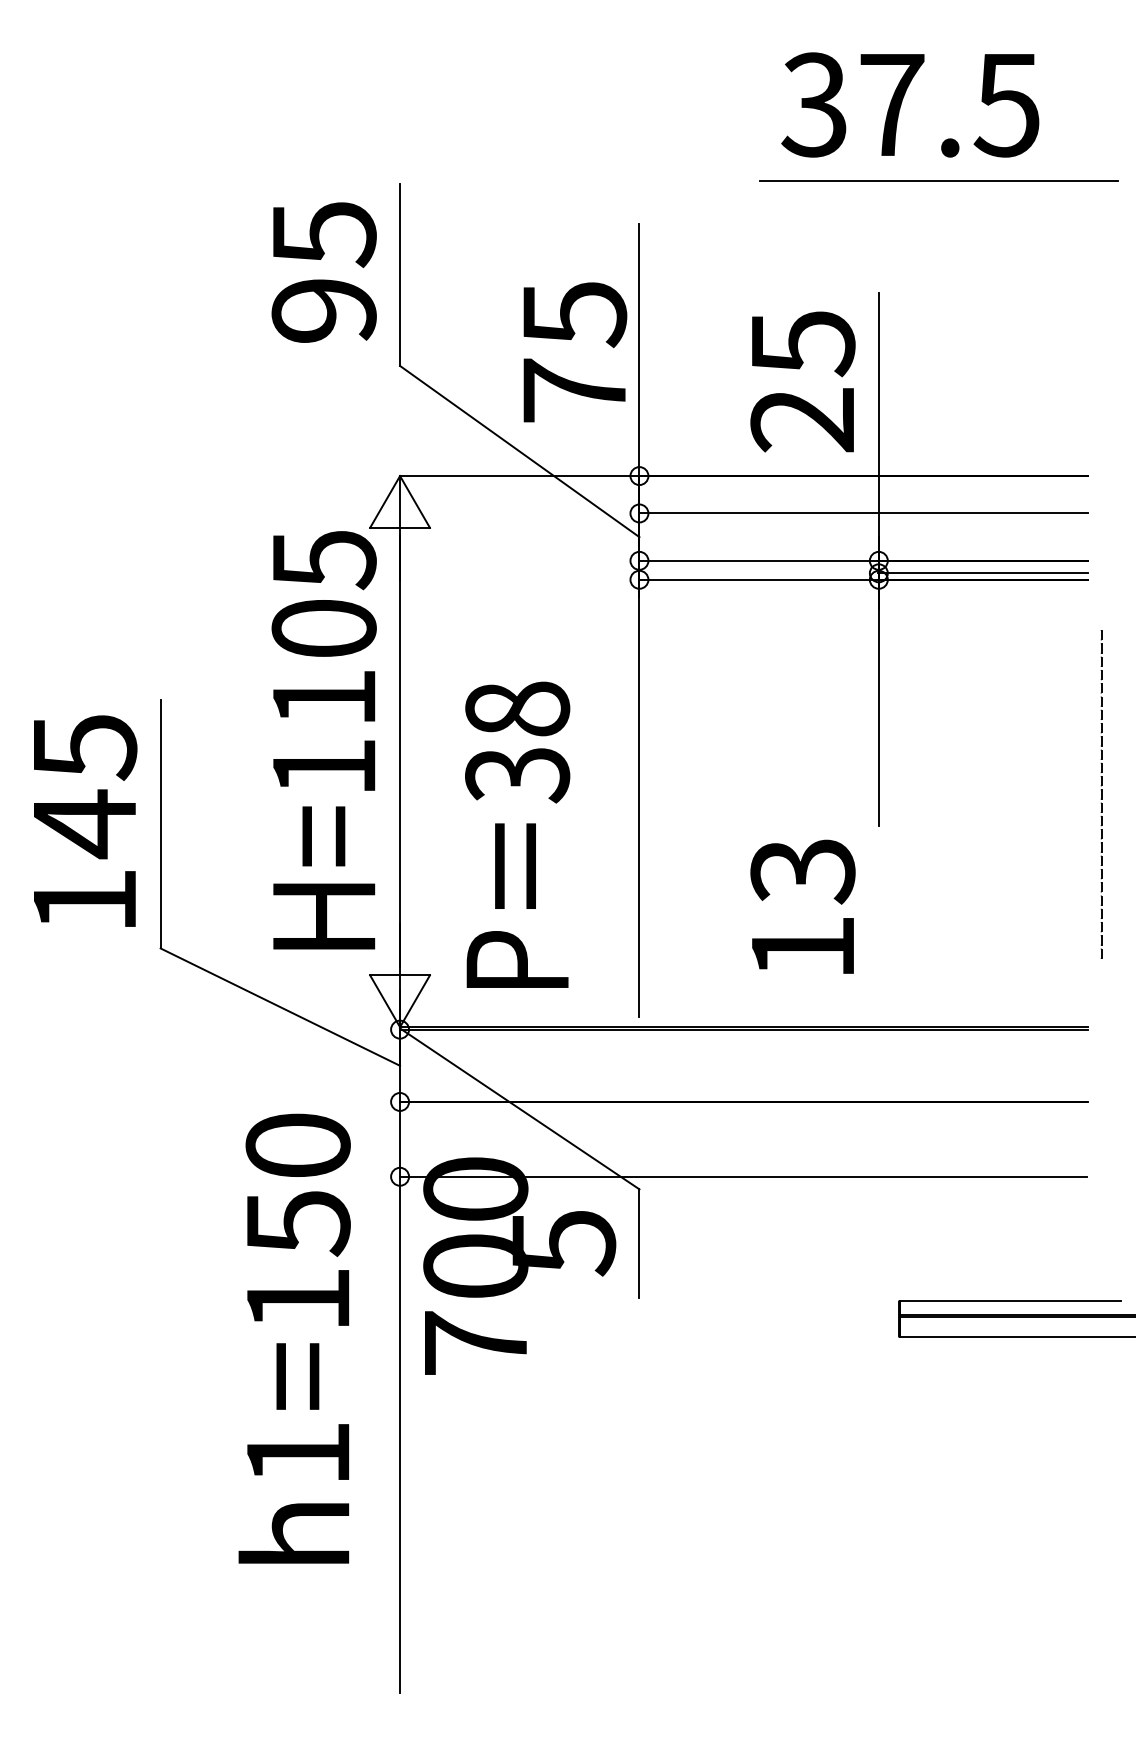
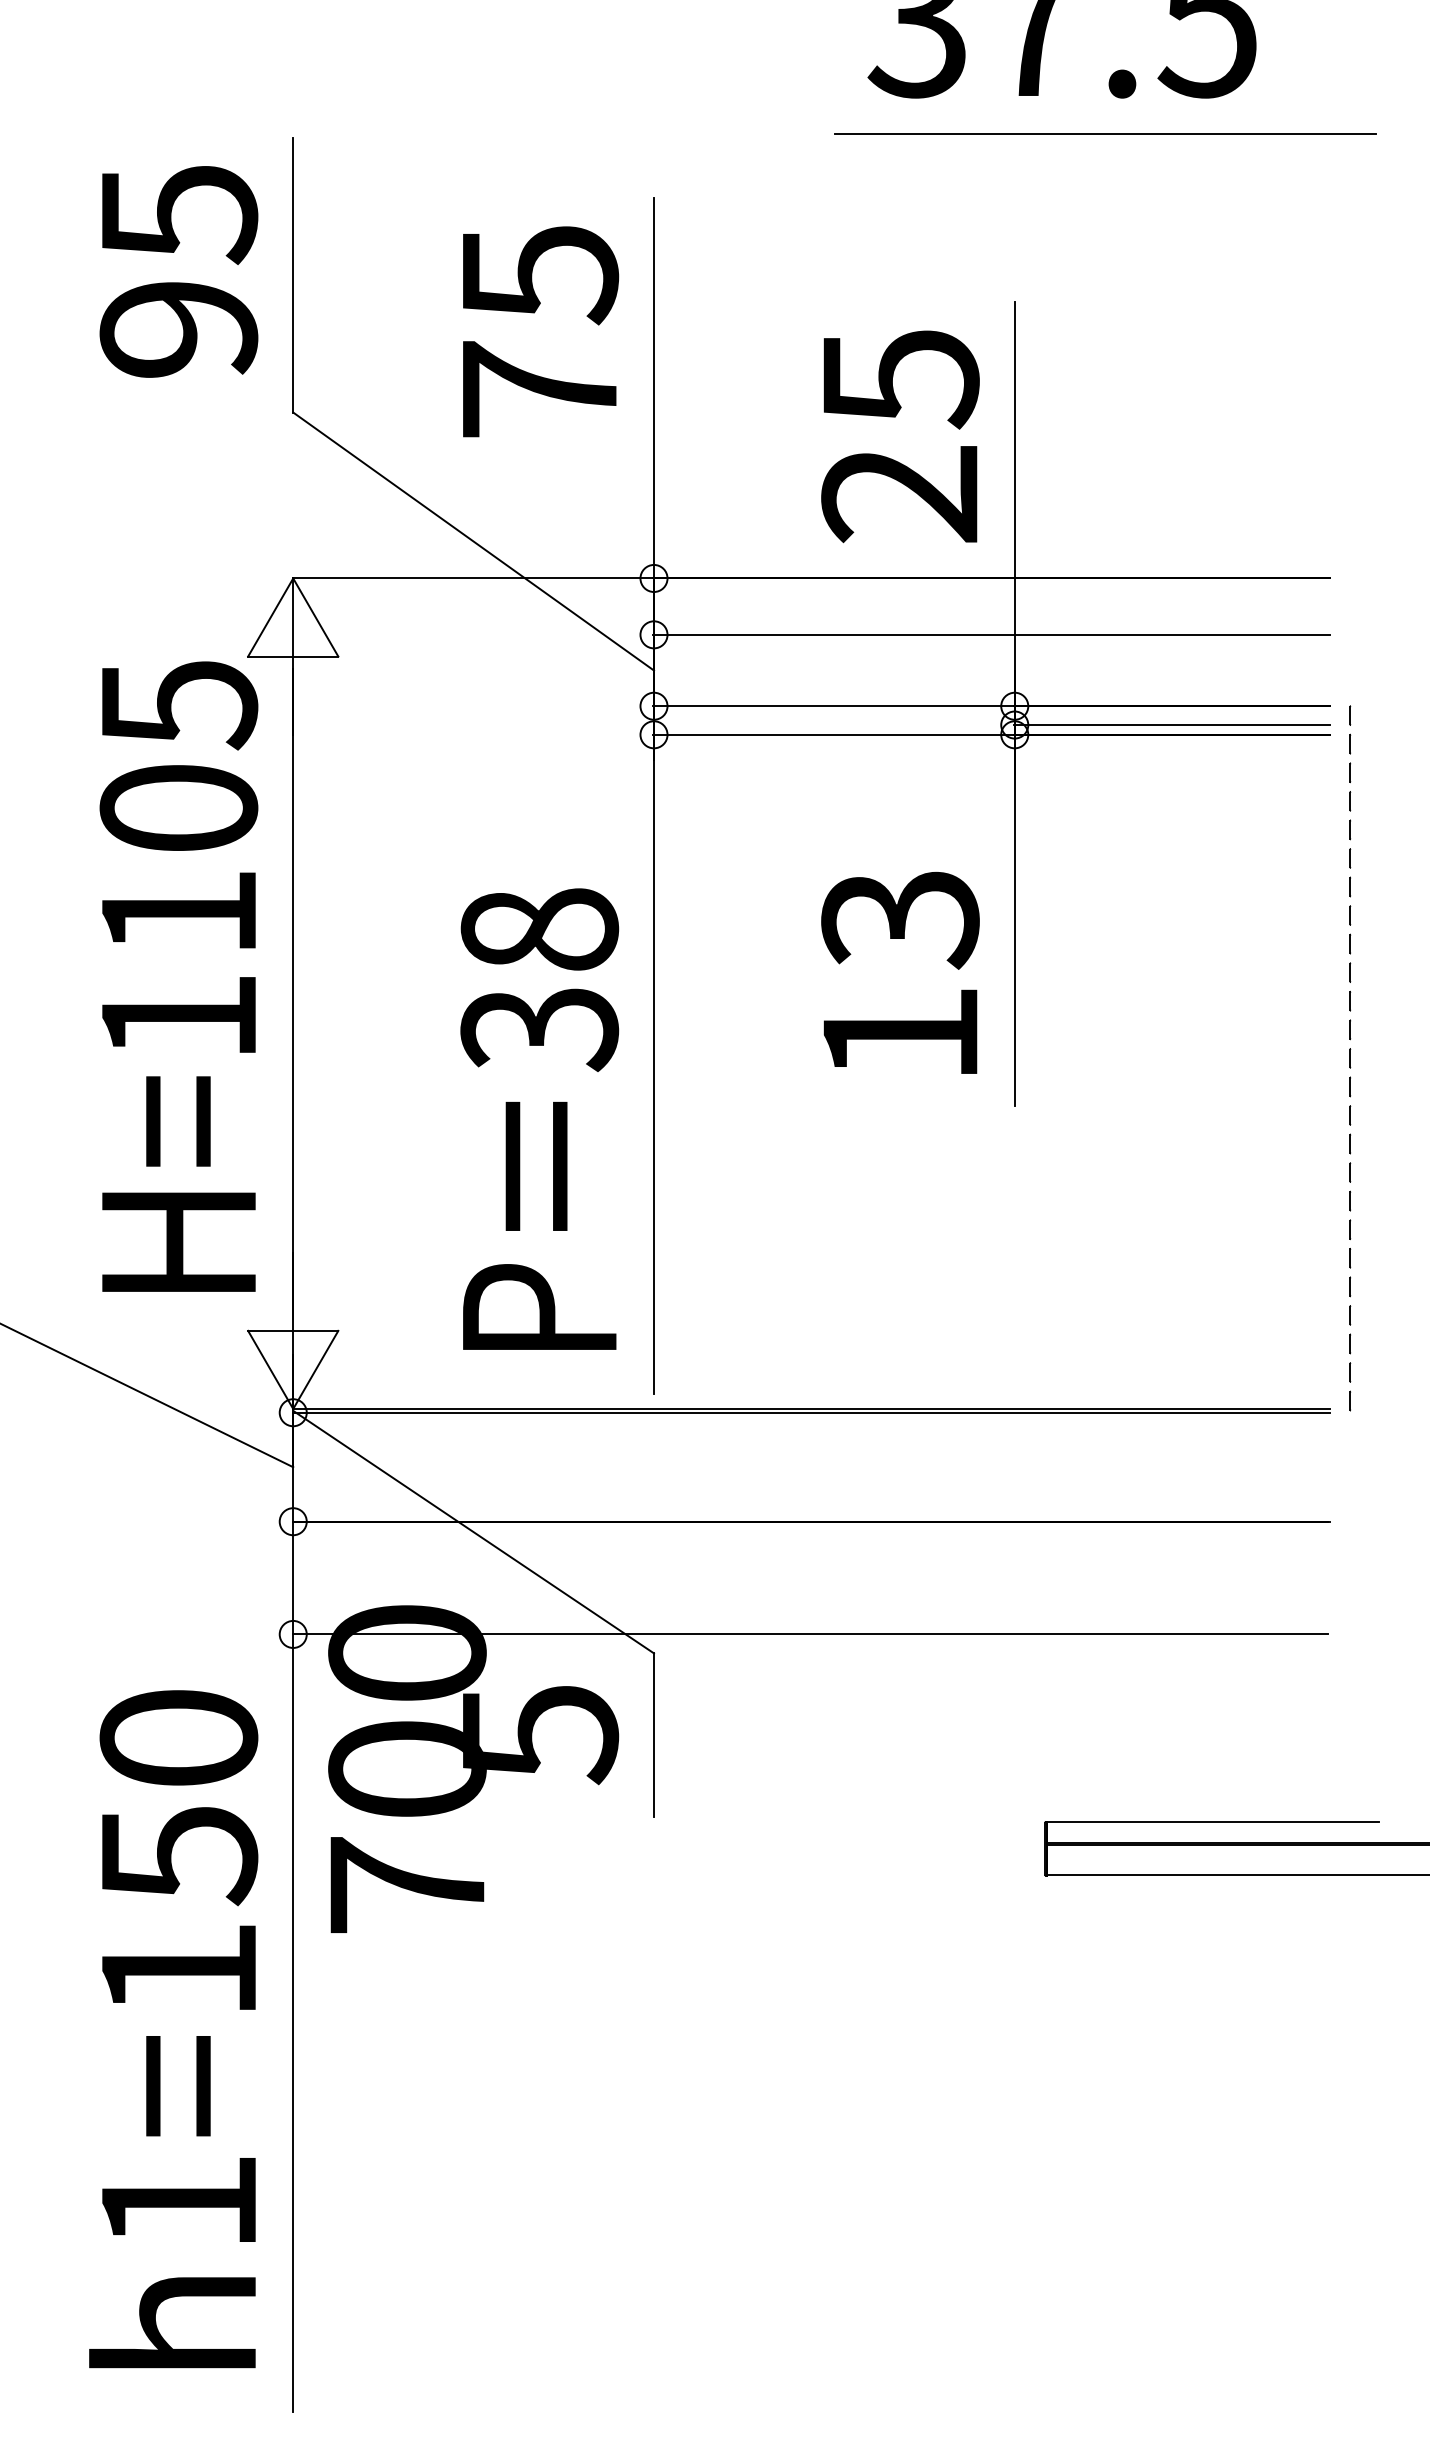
text: (575, 352) -> (541, 331), moved
part: (1101, 794) -> (1350, 1058), size x1.43
text: (517, 834) -> (539, 1118), moved
text: (802, 906) -> (899, 972), moved
text: (294, 1338) -> (173, 2028), moved

